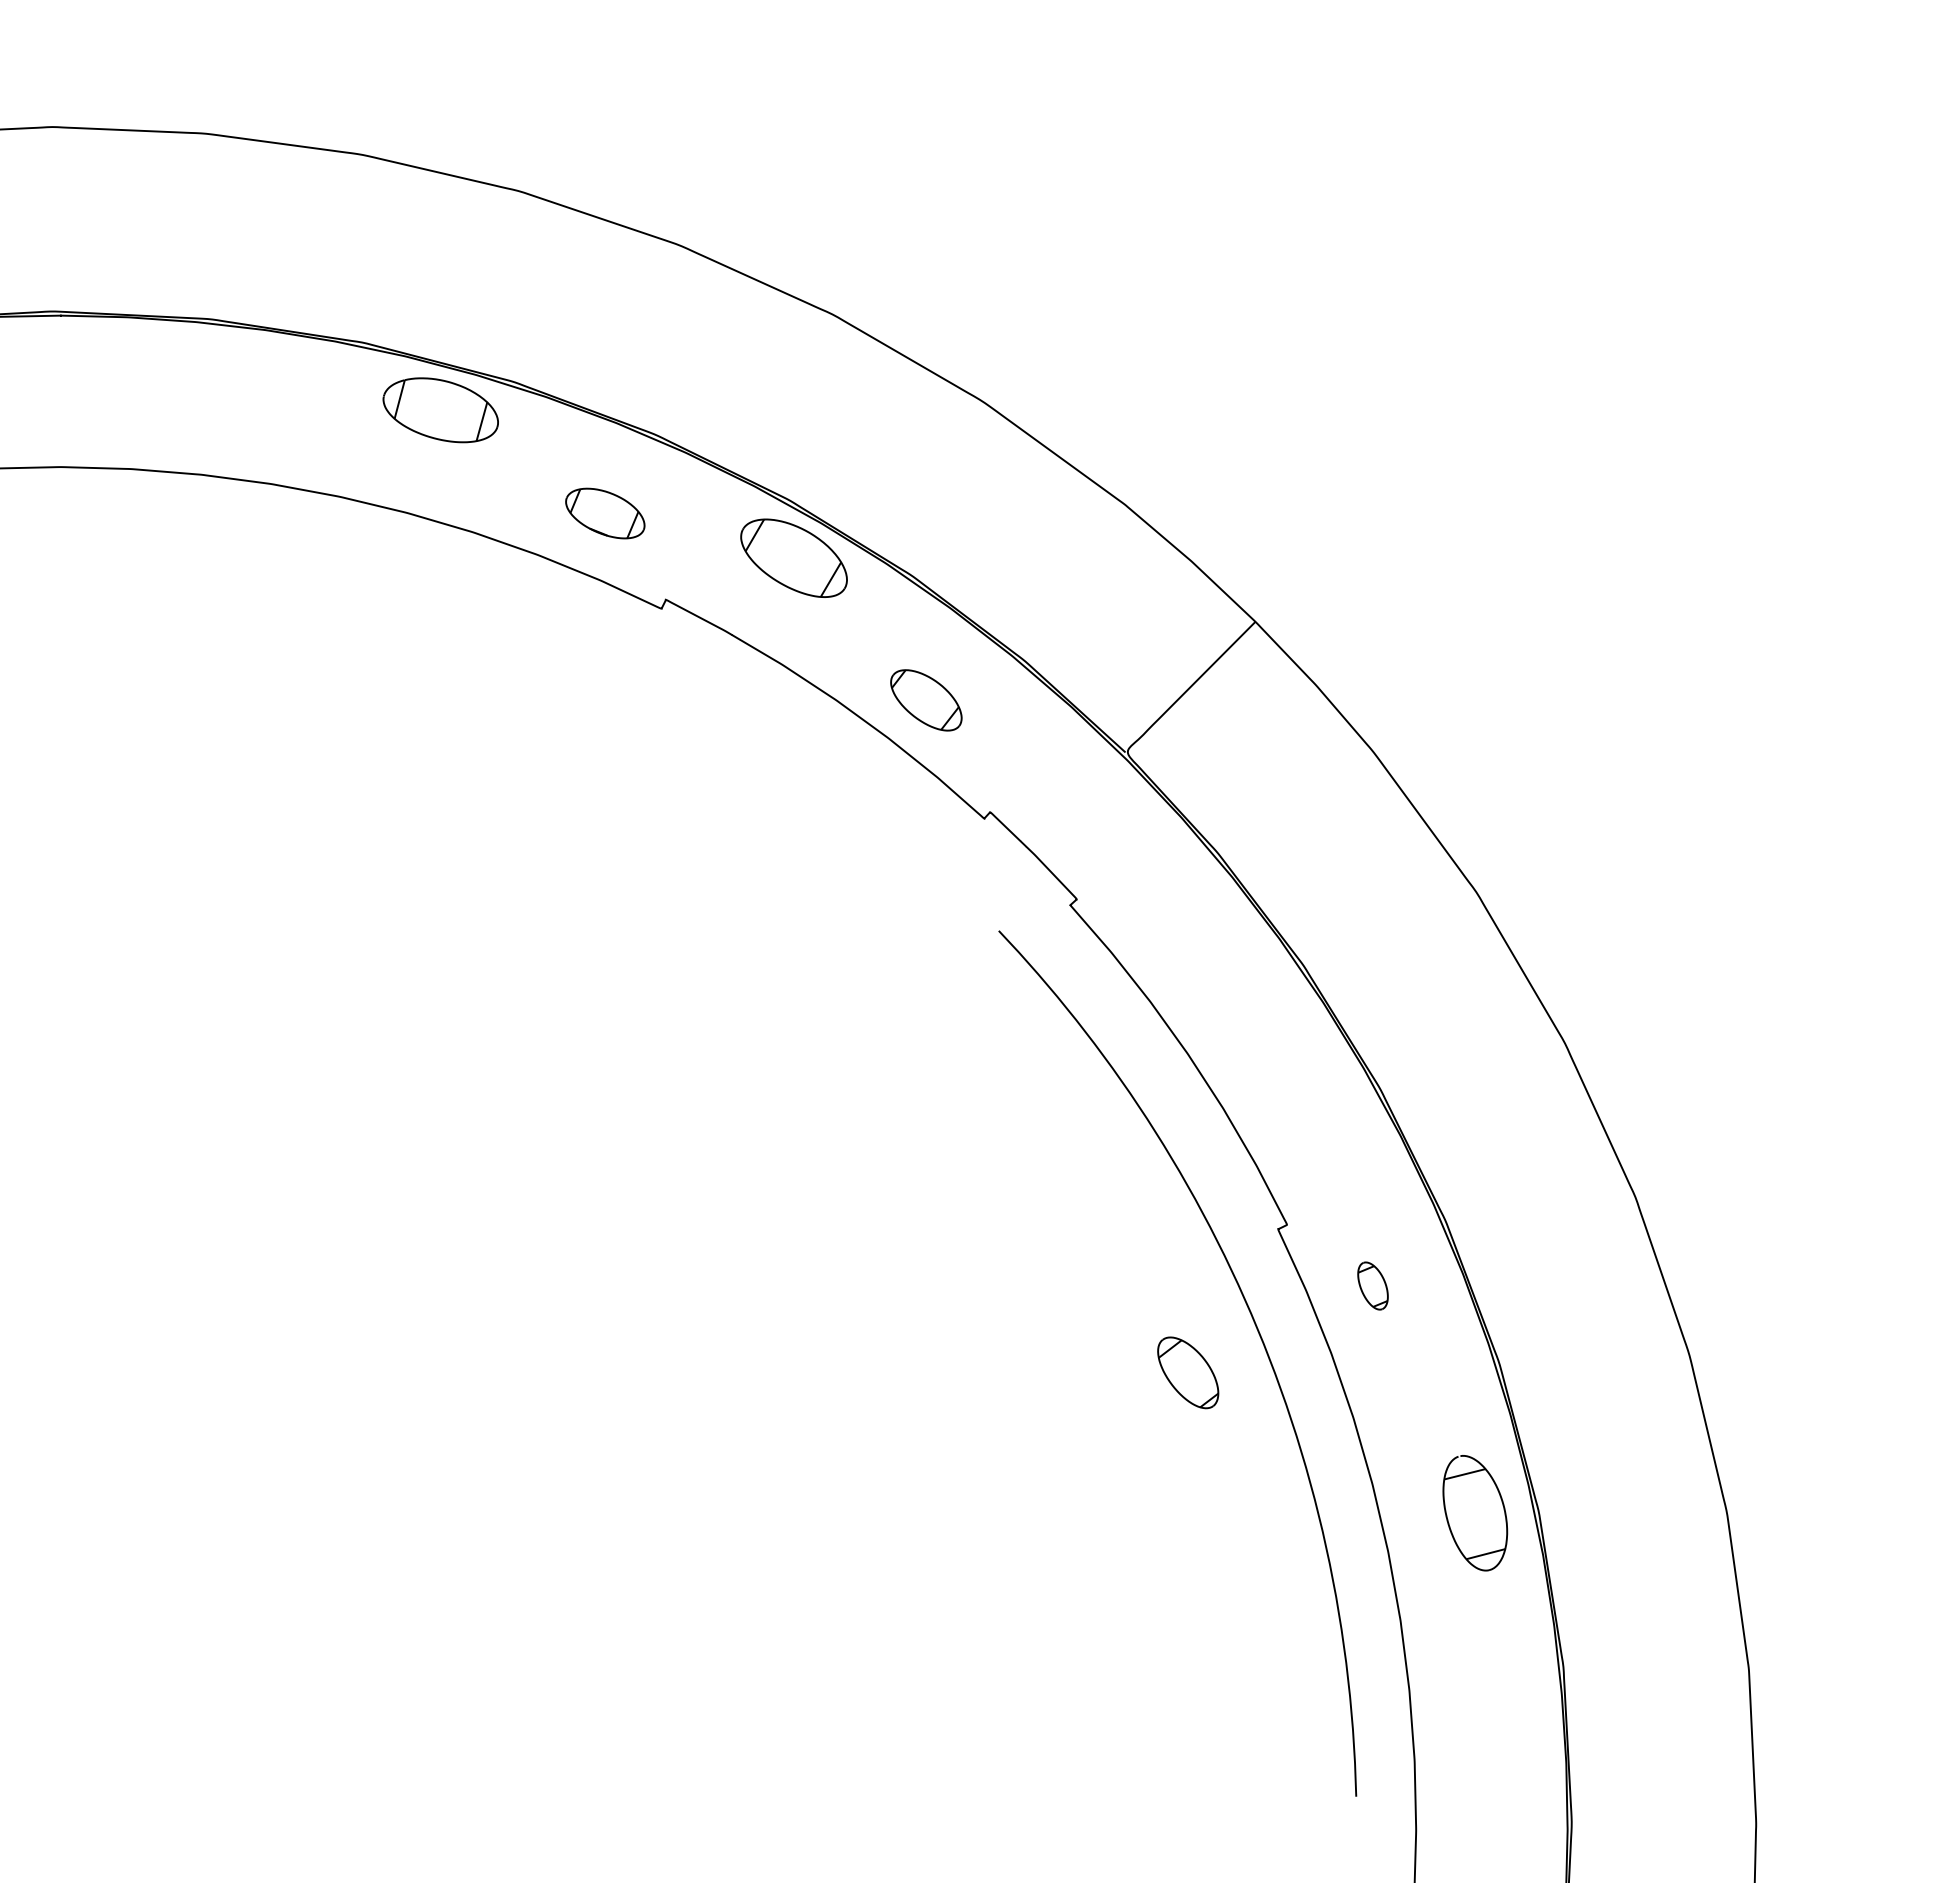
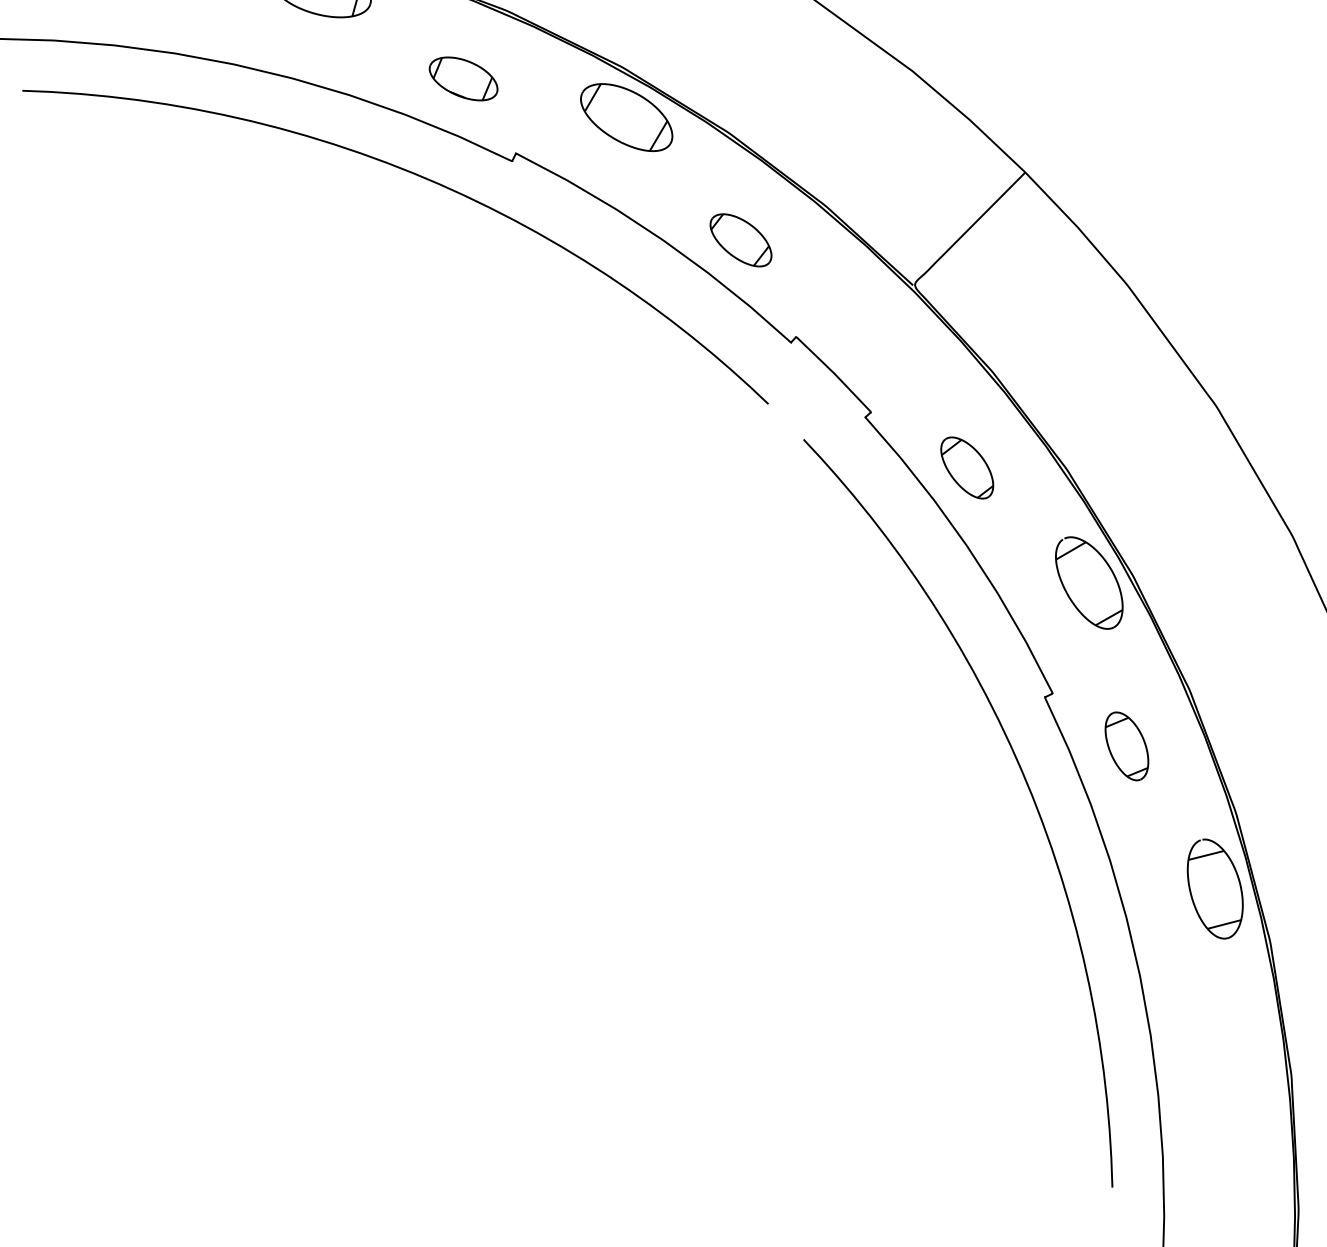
curve: (562, 630) -> (426, 179), added
part: (1329, 1096) -> (1089, 582), added
part: (1372, 1285) -> (1126, 745), size x1.67
part: (1188, 1372) -> (967, 467), moved
part: (1475, 1513) -> (1215, 889), moved

